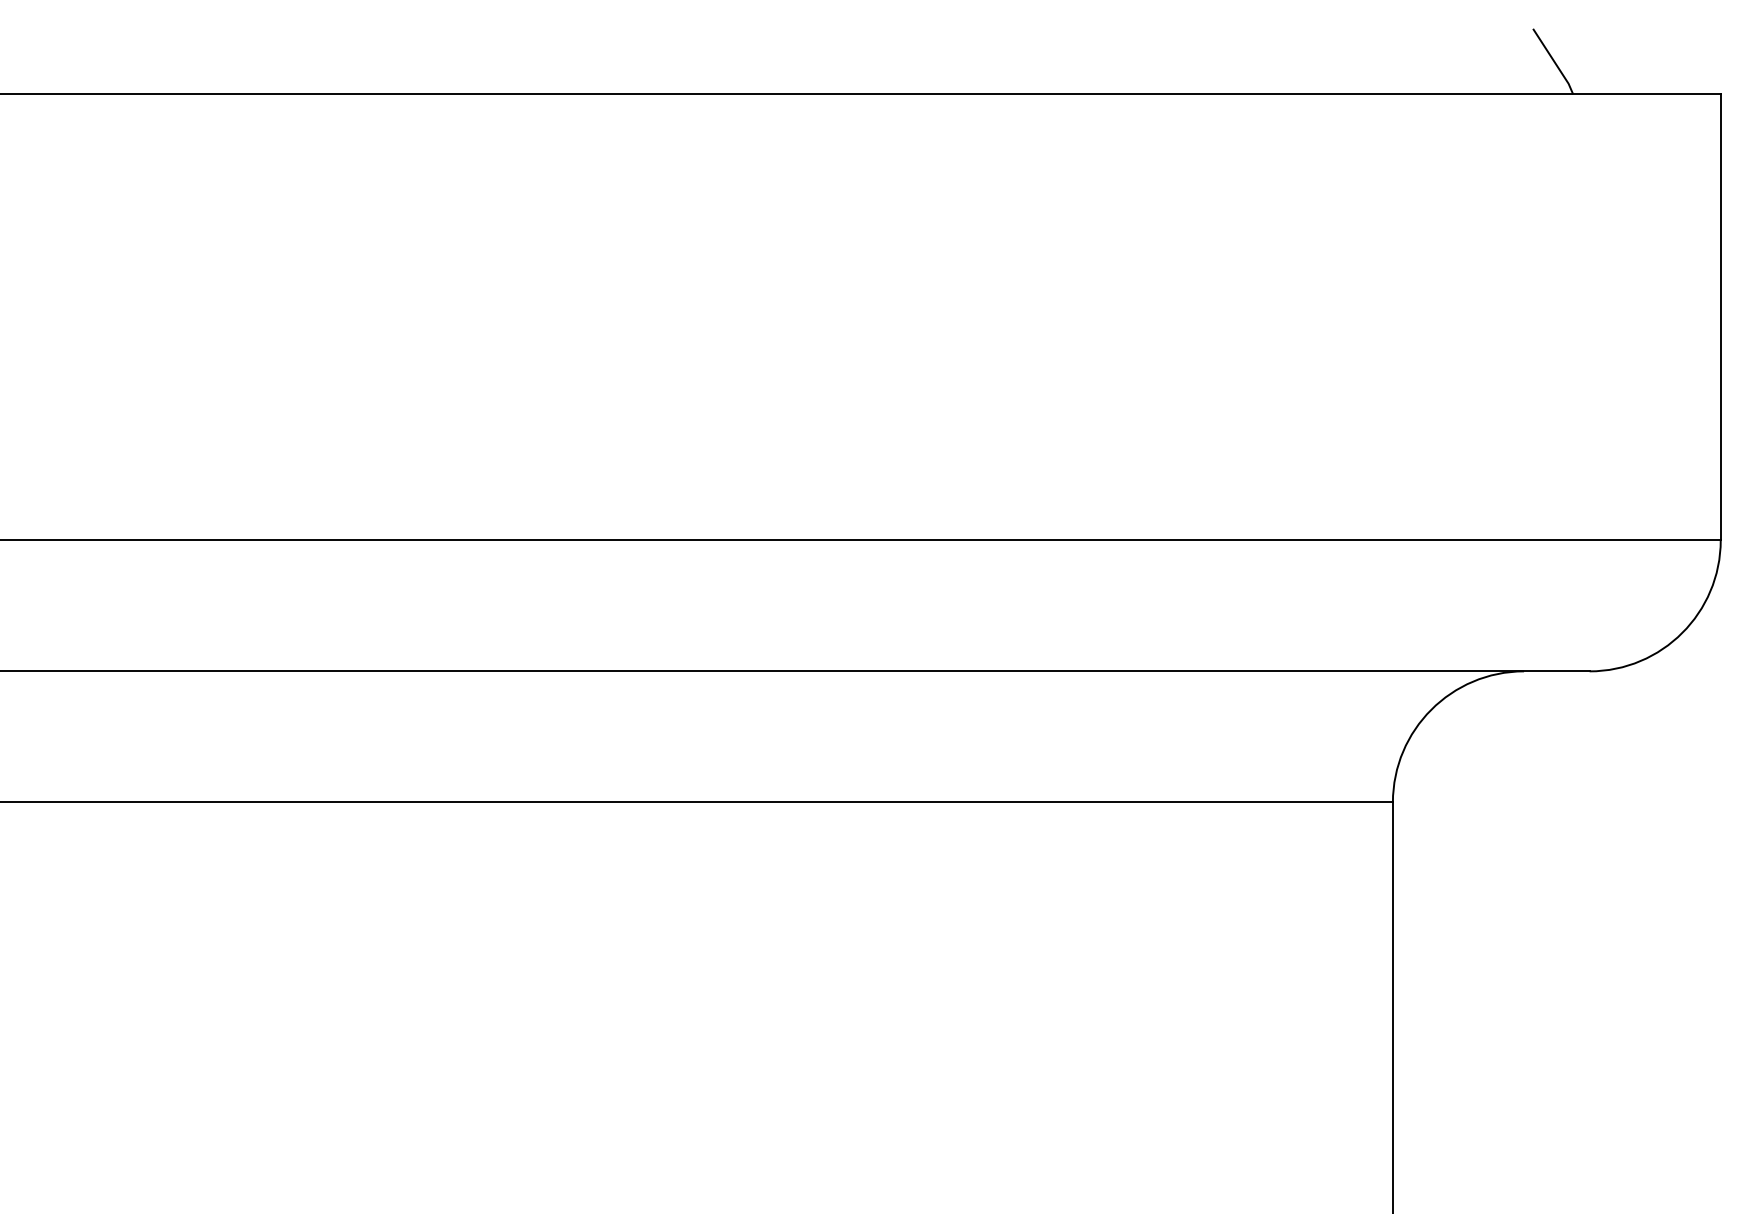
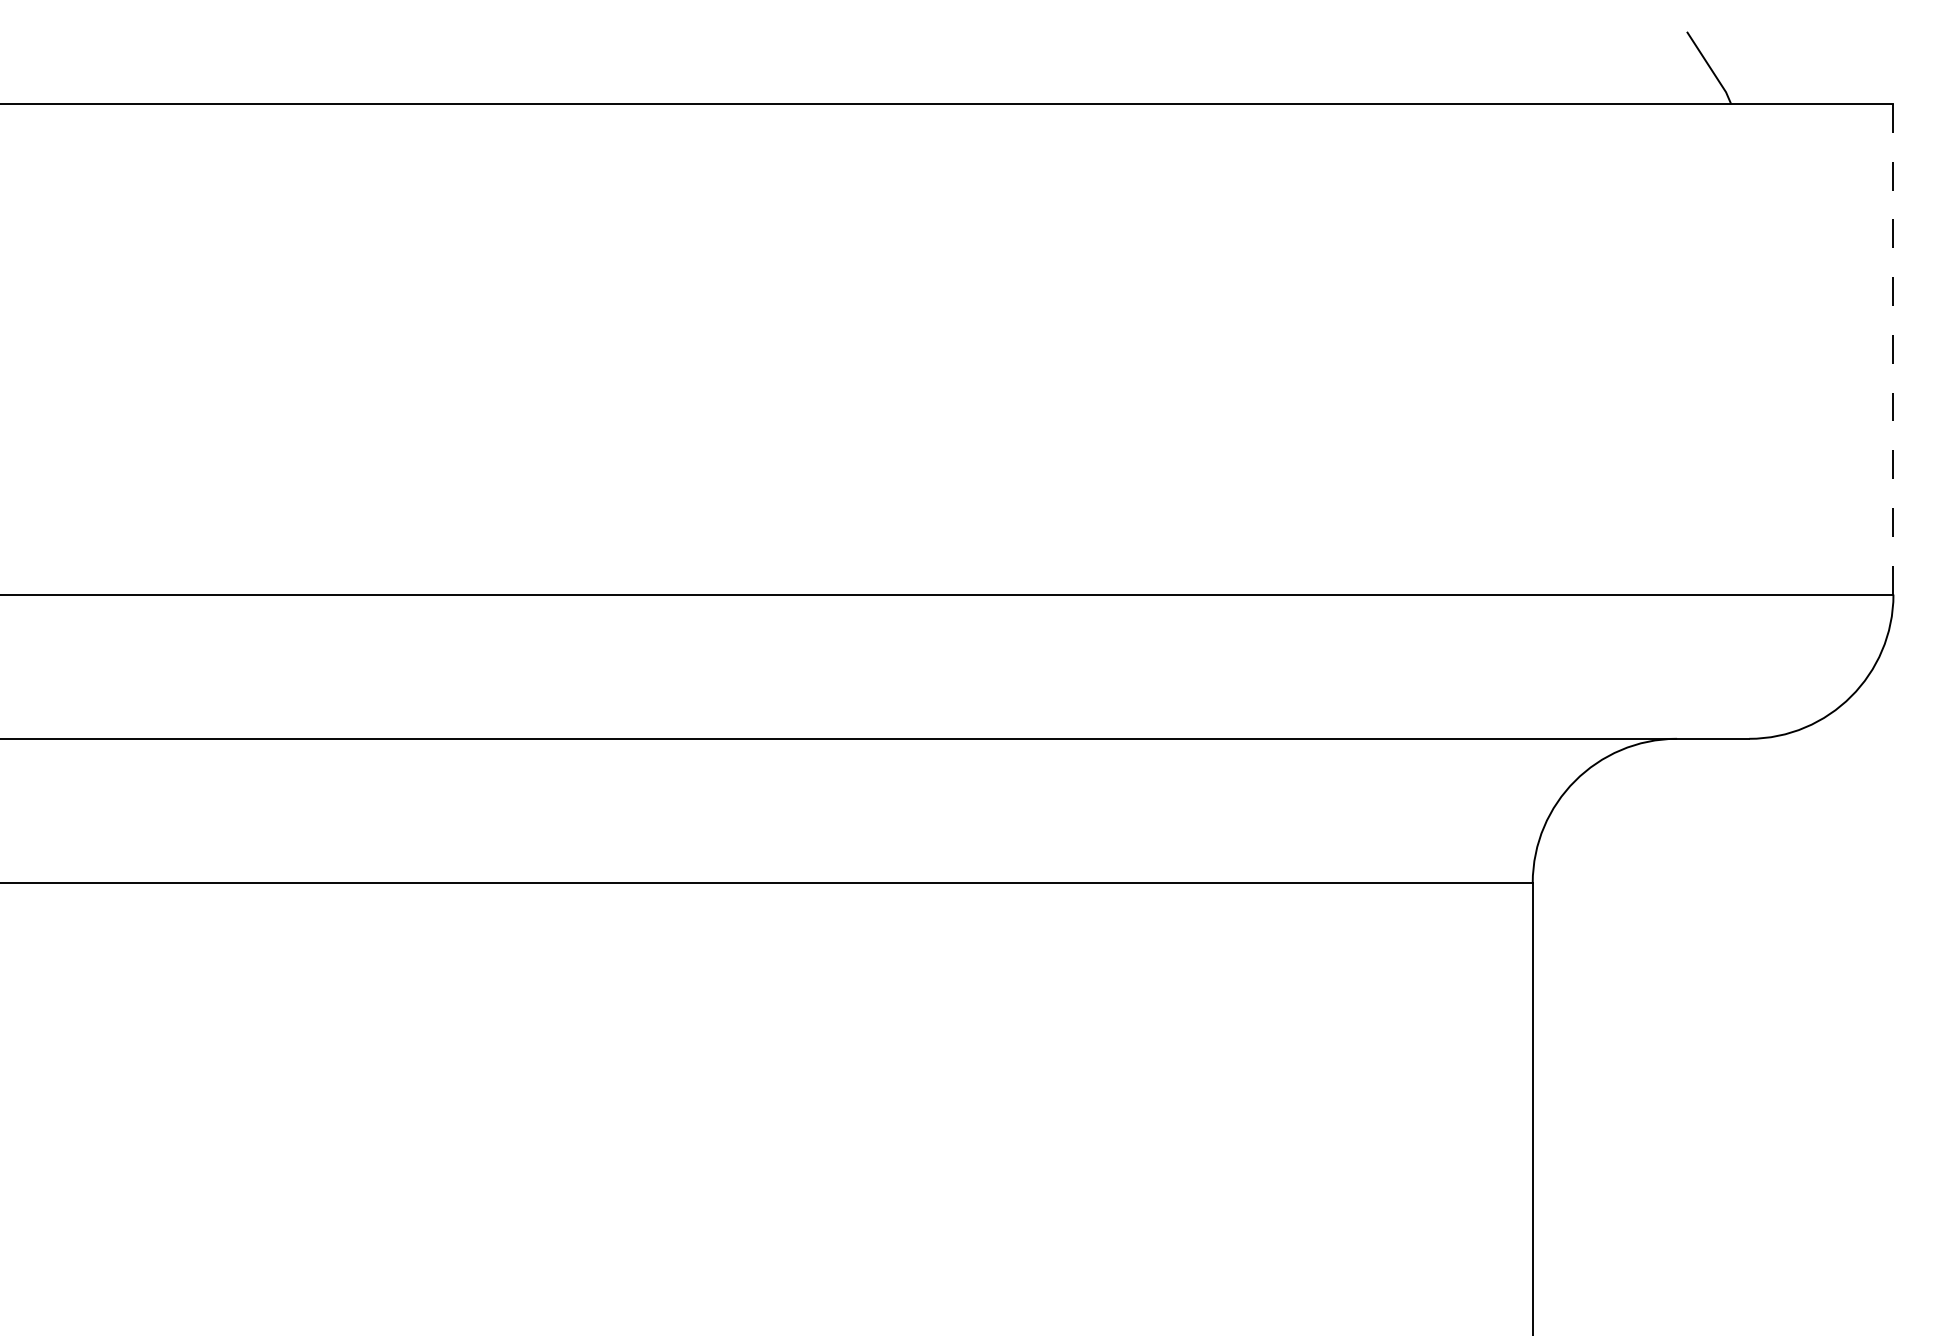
line: (1720, 316) -> (1893, 348), solid -> dashed

